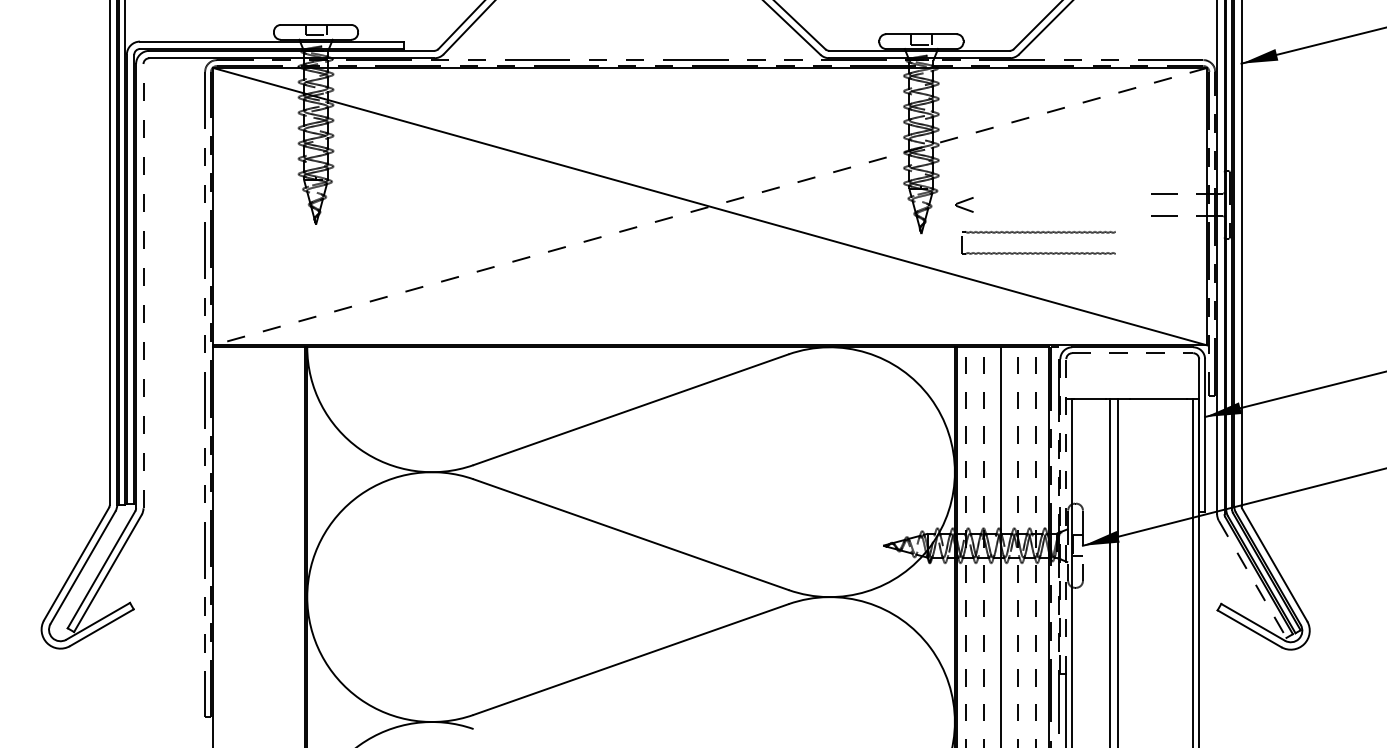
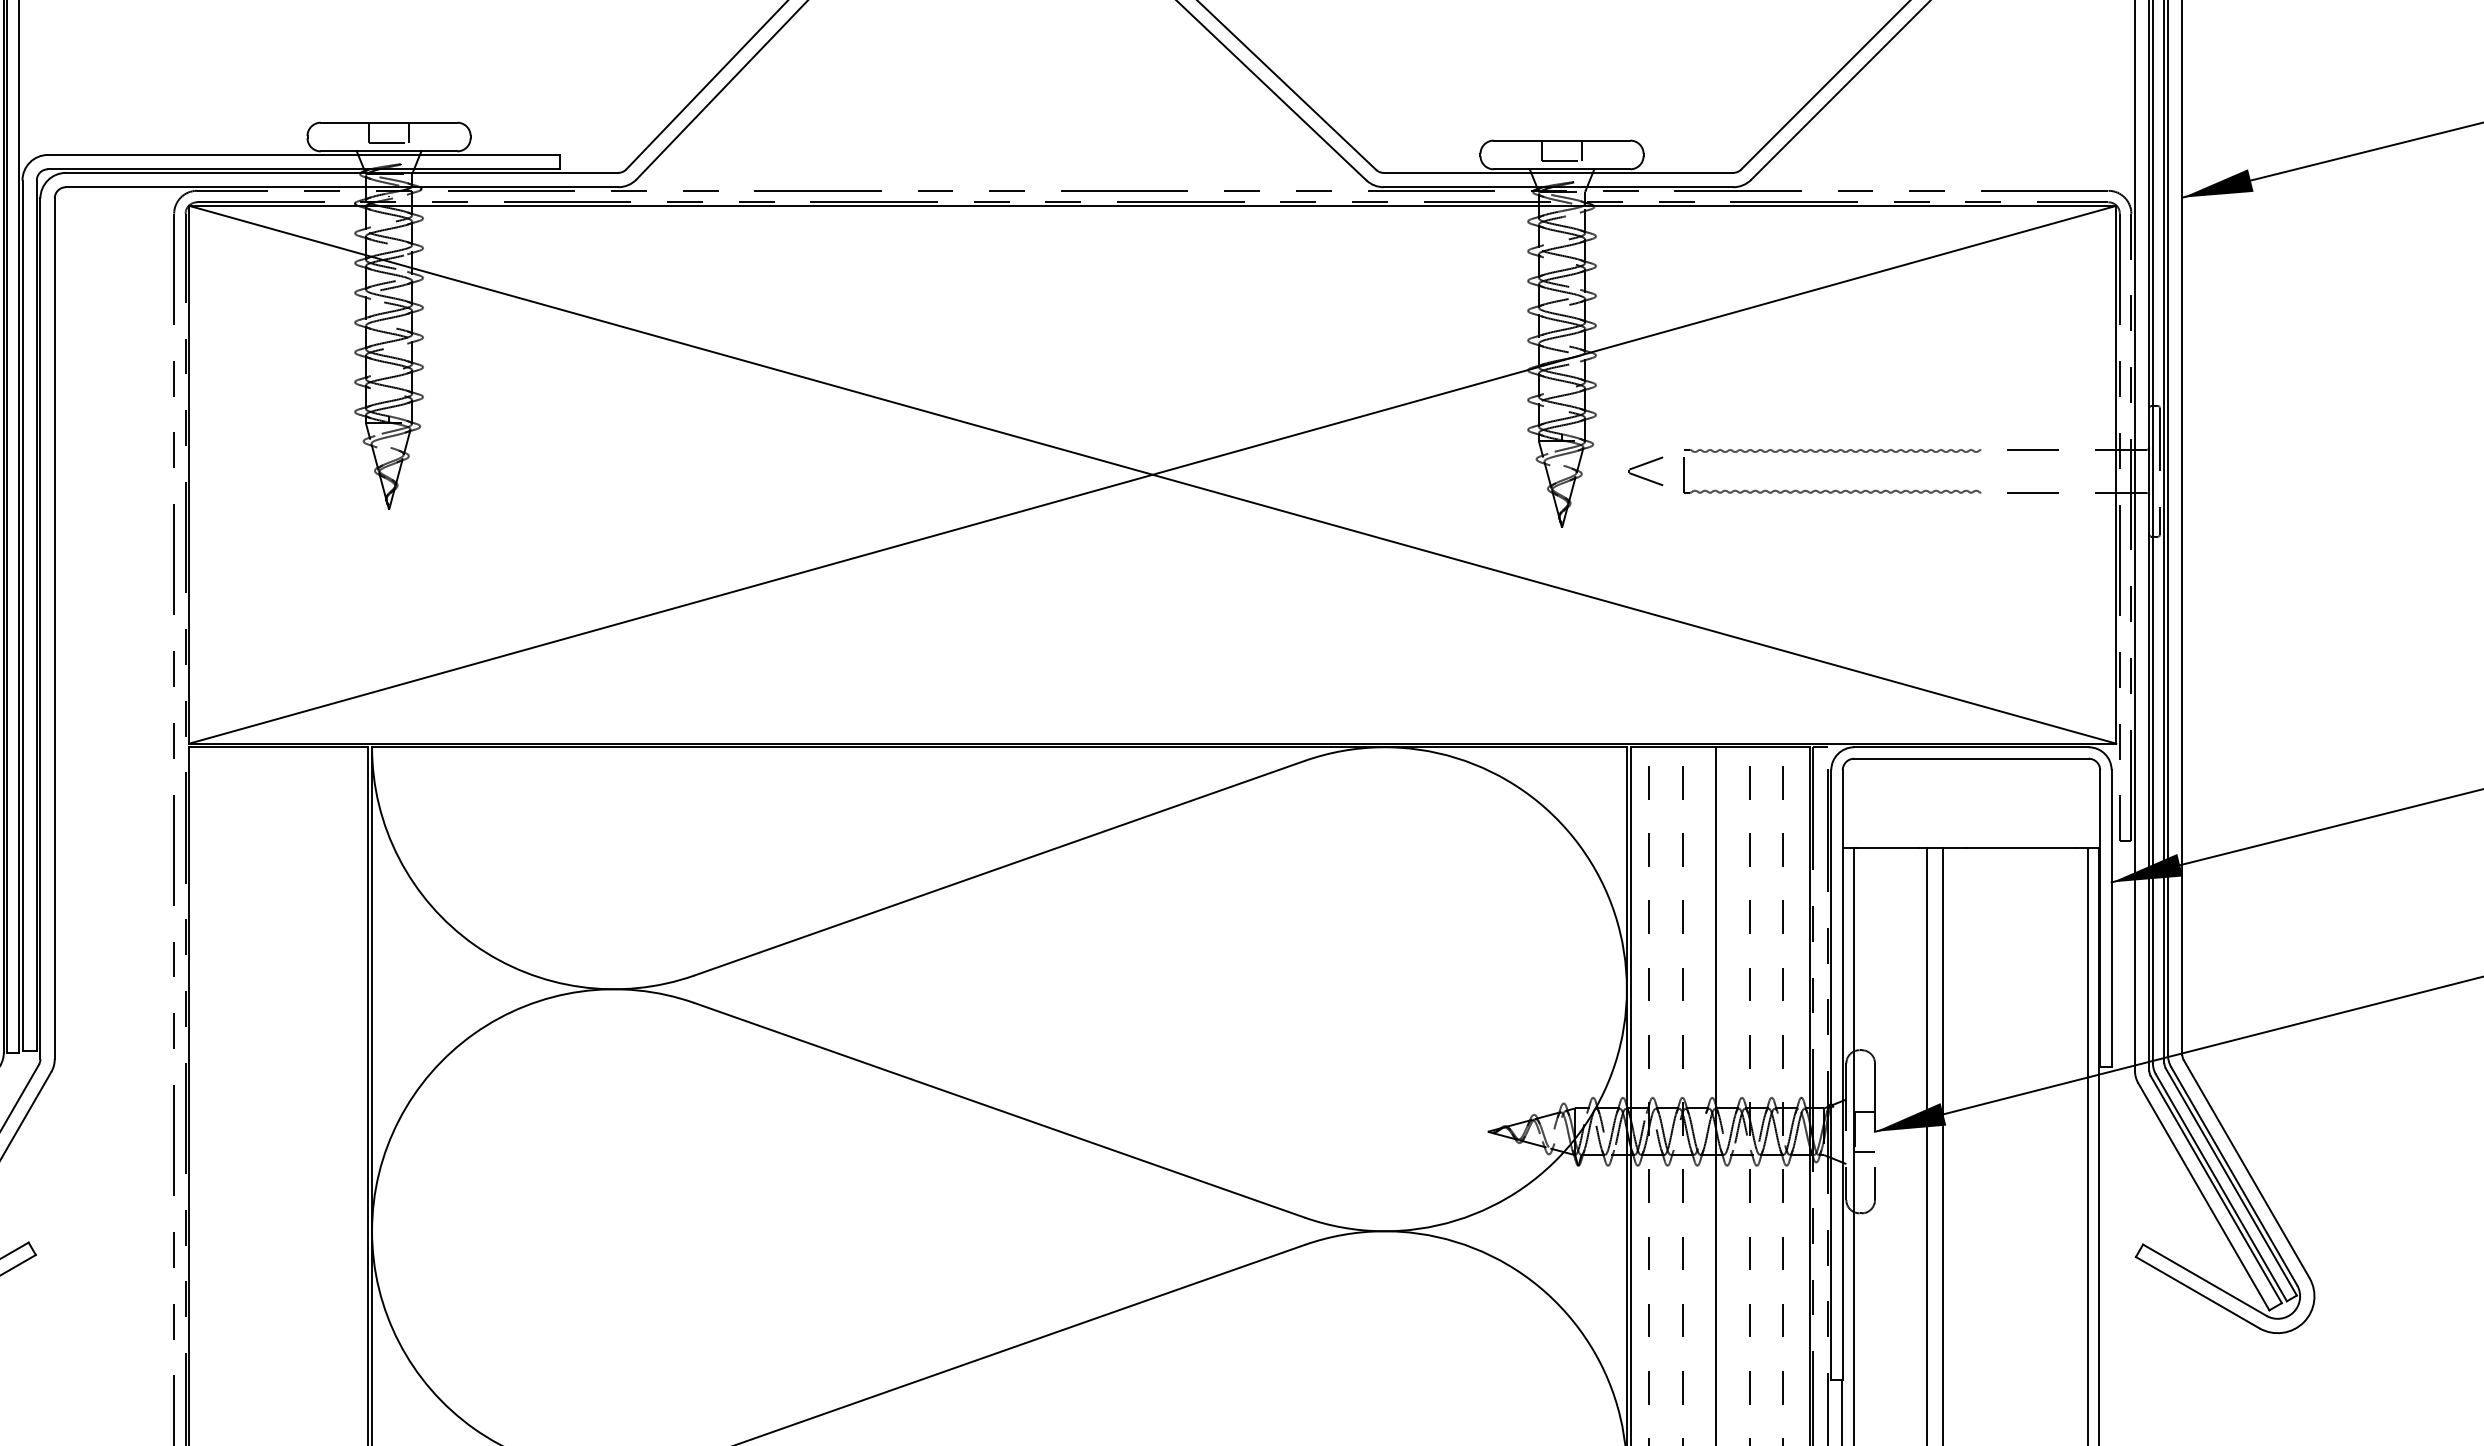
line: (709, 206) -> (1151, 474), dashed -> solid
part: (1037, 233) -> (1829, 453), moved
line: (143, 285) -> (54, 627), dashed -> solid
line: (1132, 353) -> (1971, 759), dashed -> solid
line: (1066, 516) -> (1843, 1075), dashed -> solid
line: (1060, 517) -> (1831, 1077), dashed -> solid
line: (1252, 579) -> (2203, 1197), dashed -> solid

